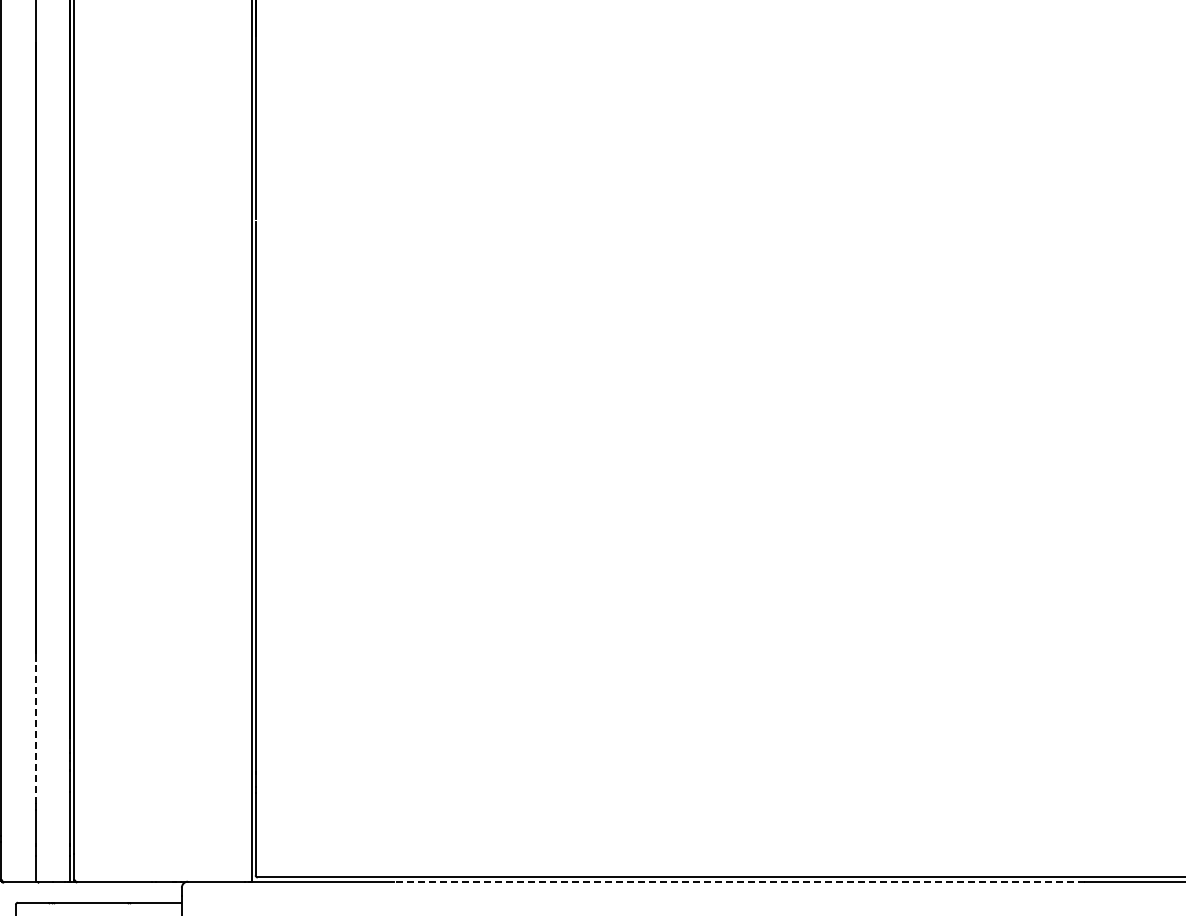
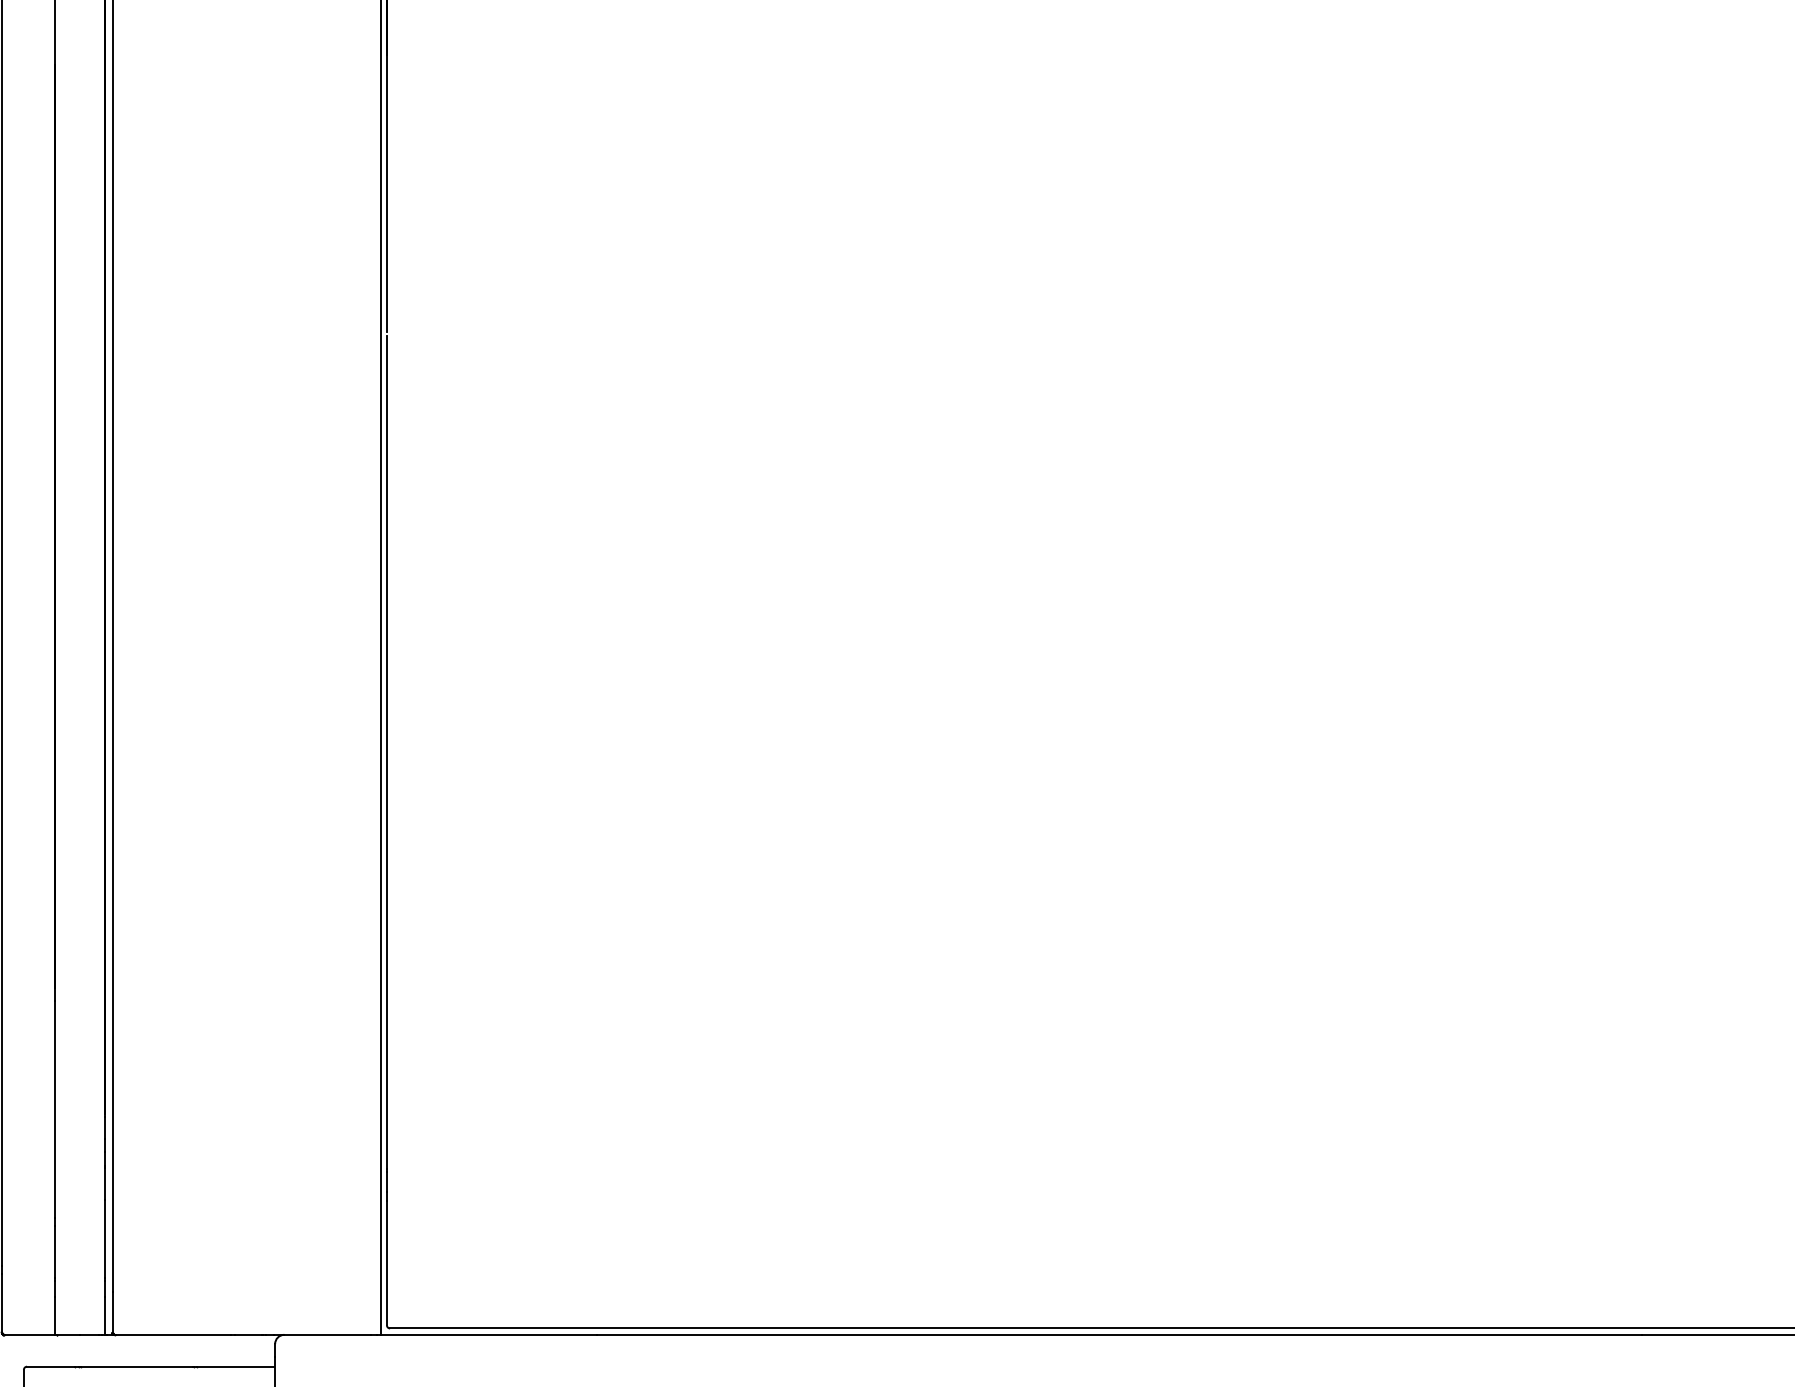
line: (36, 732) -> (55, 1109), dashed -> solid
line: (739, 881) -> (1119, 1334), dashed -> solid

